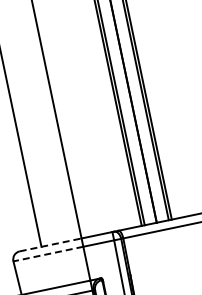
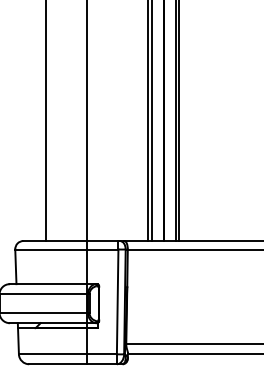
line: (51, 245) -> (55, 241), dashed -> solid
line: (48, 253) -> (51, 249), dashed -> solid

